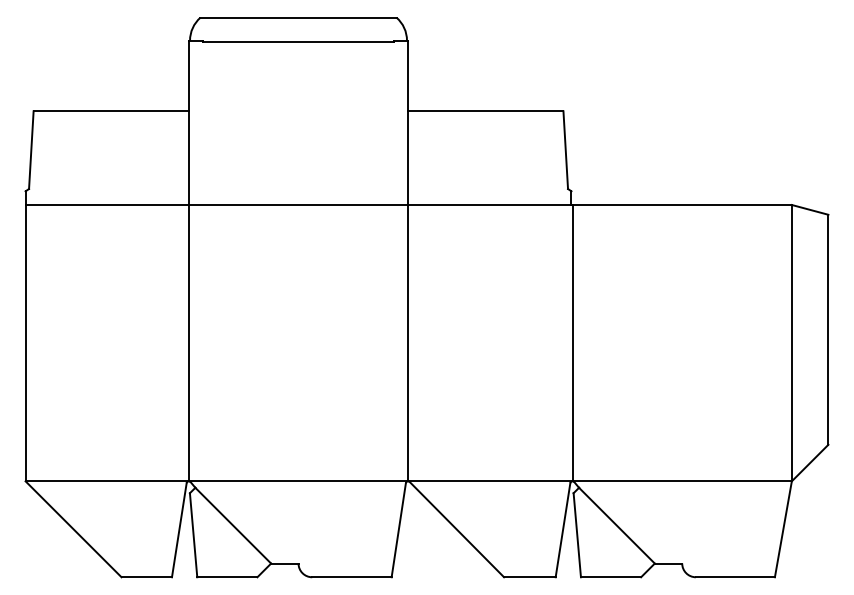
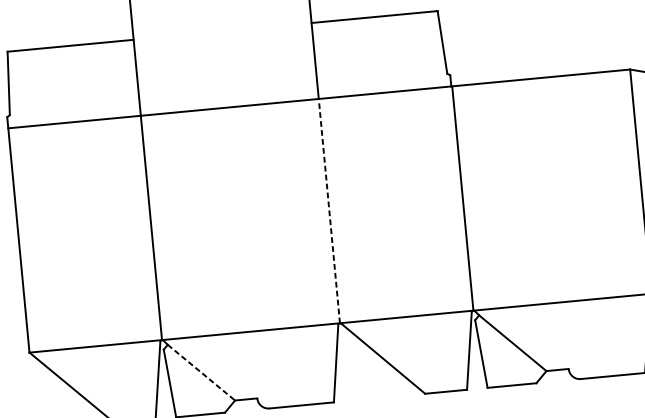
line: (408, 342) -> (329, 210), solid -> dashed
line: (233, 525) -> (201, 372), solid -> dashed

